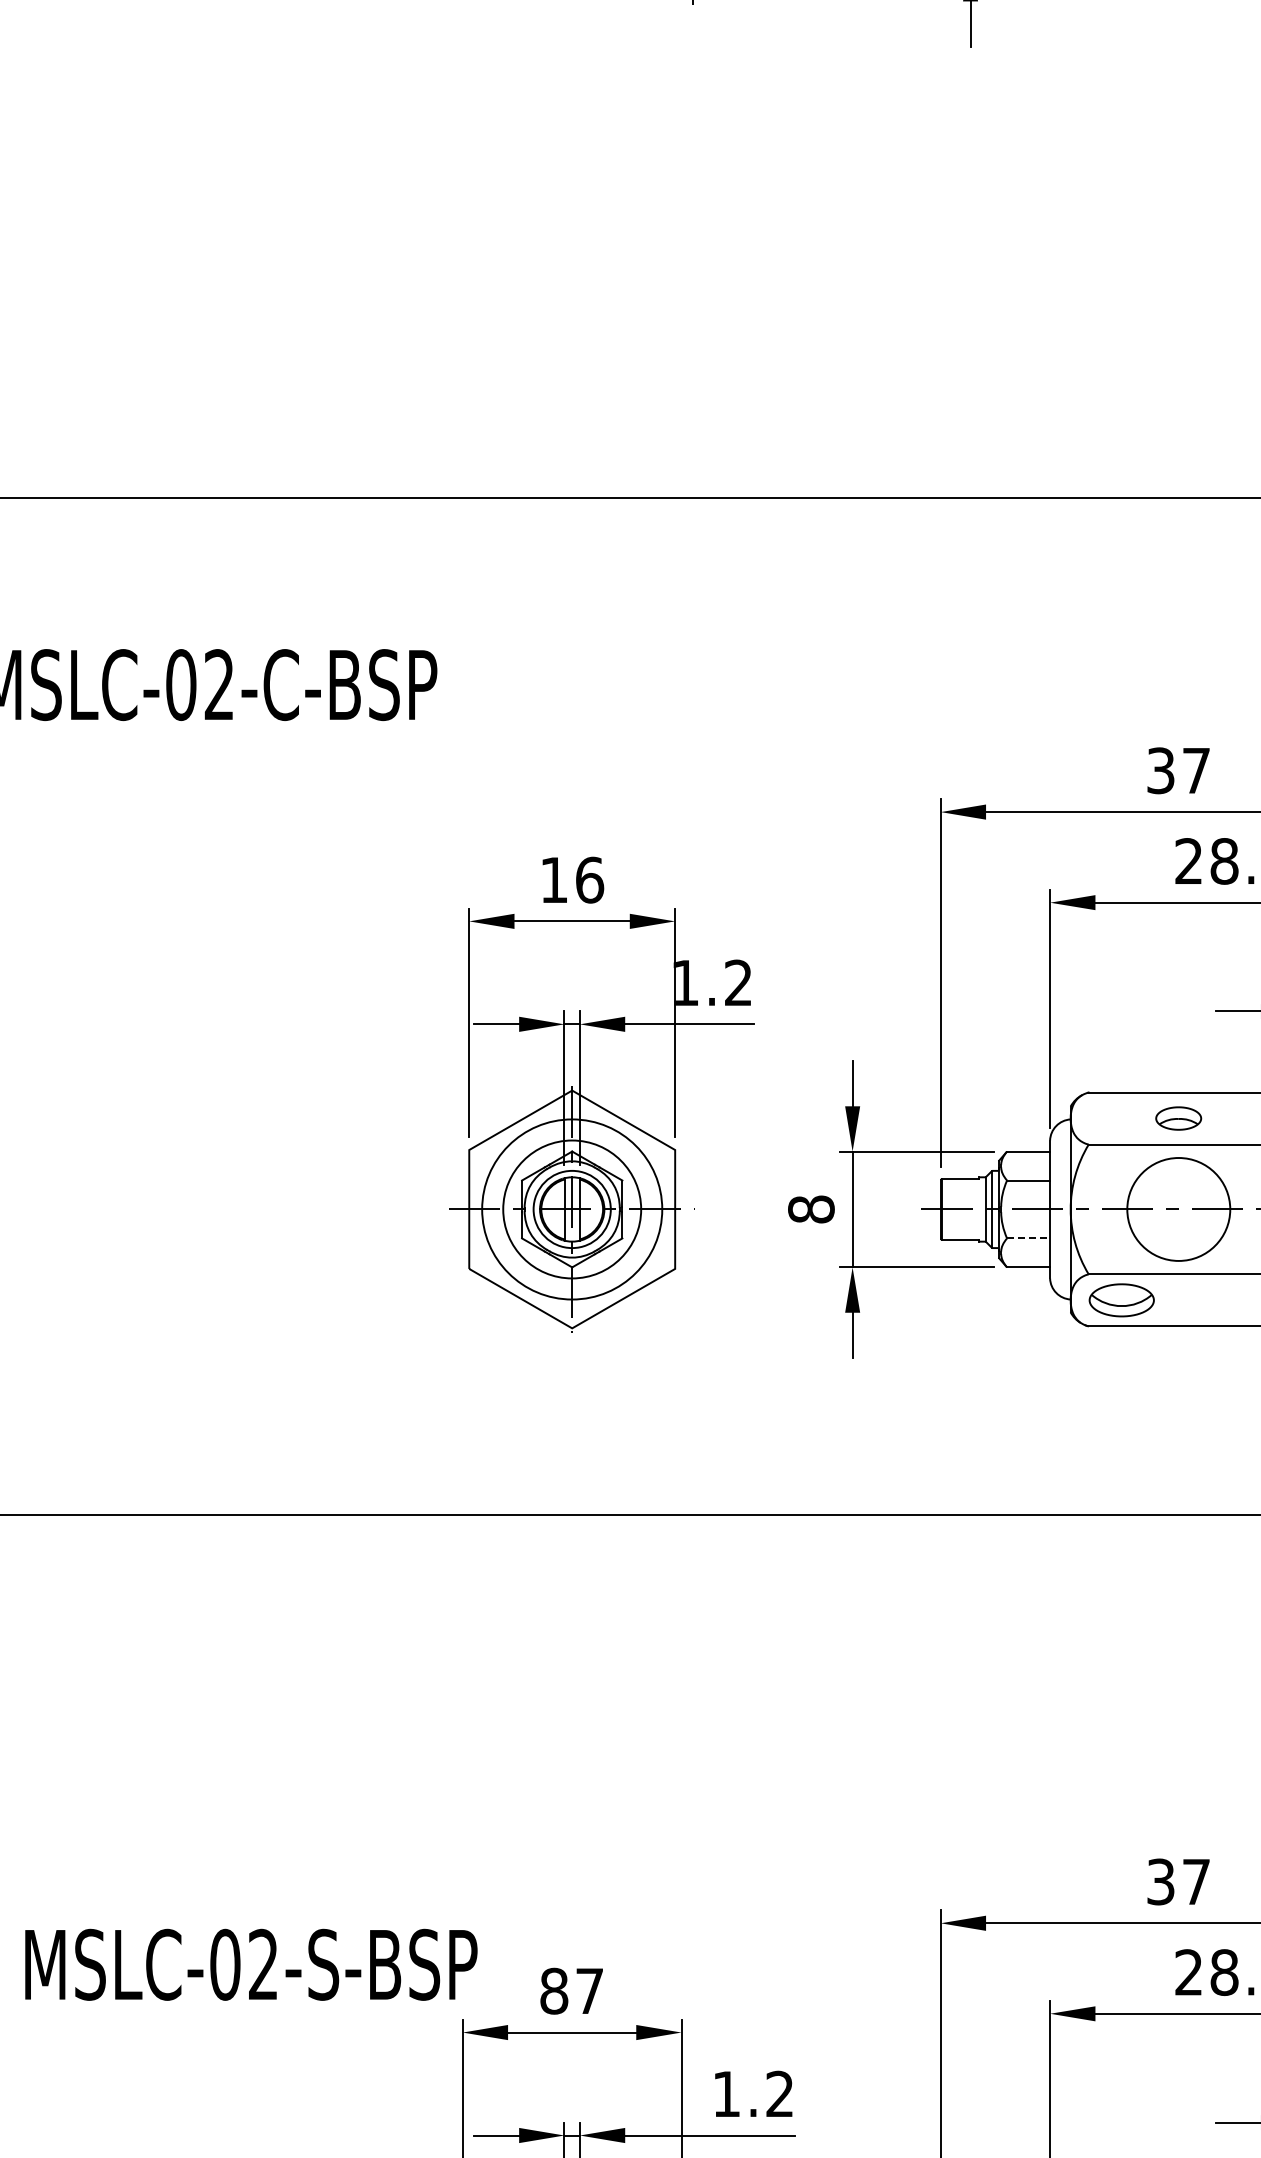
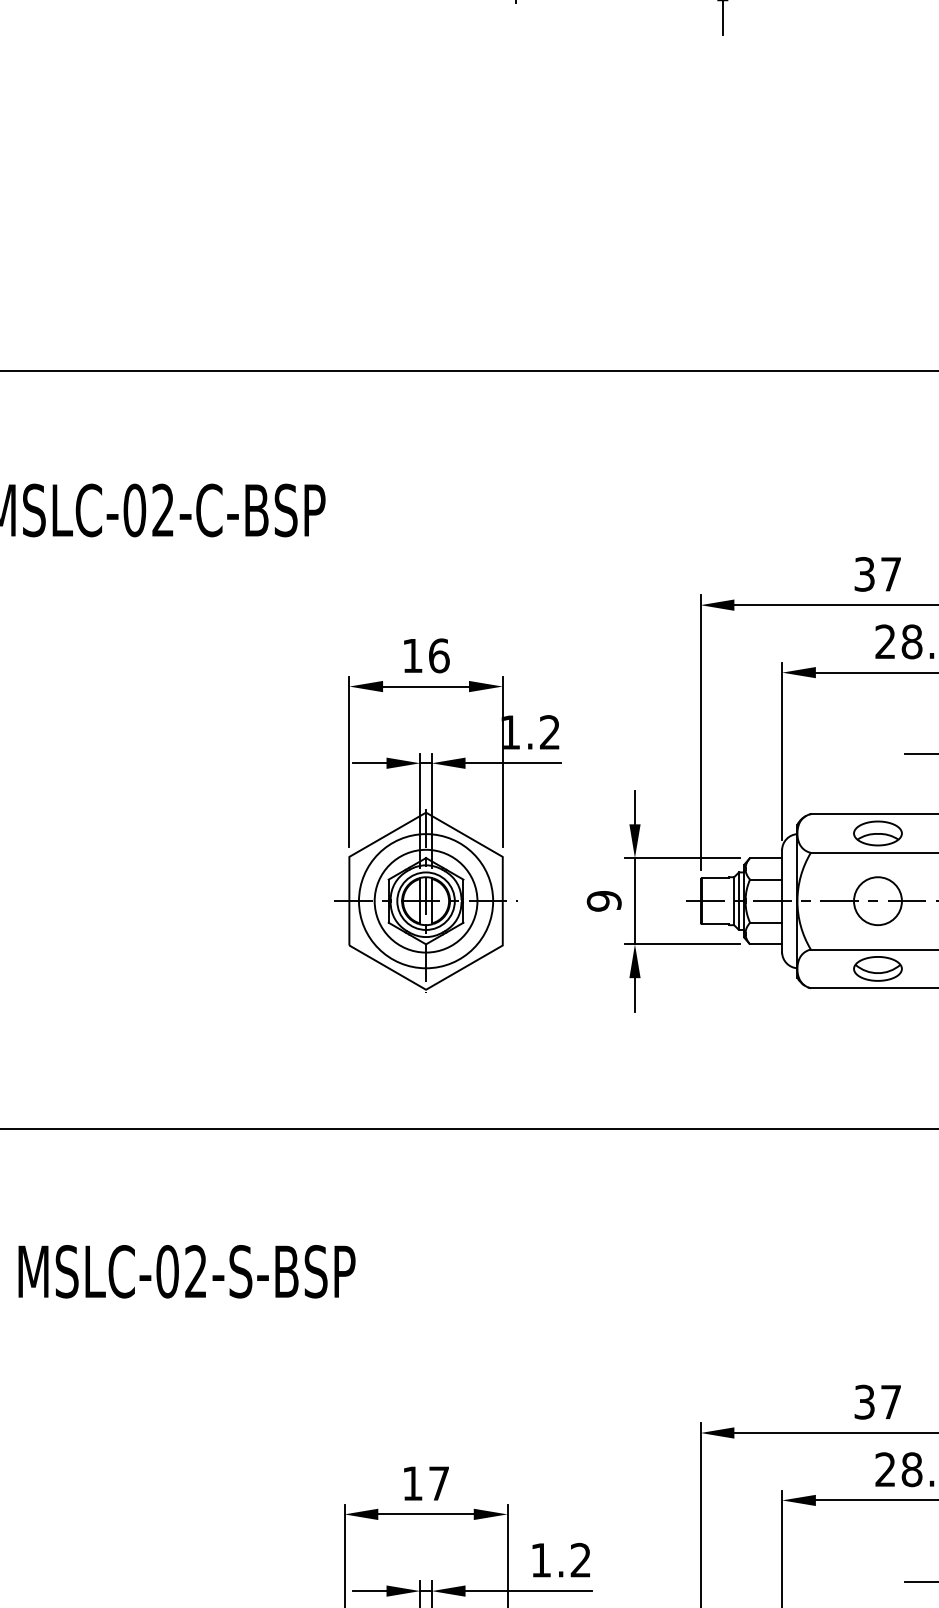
part: (1178, 1118) -> (877, 833), size x1.43
text: (811, 1209) -> (604, 901), 8 -> 9
circle: (1178, 1209) -> (877, 901), size x0.62
line: (1028, 1238) -> (766, 922), dashed -> solid
part: (1121, 1300) -> (877, 969), moved
text: (251, 1964) -> (187, 1271), moved
text: (554, 1990) -> (412, 1483), 87 -> 17

